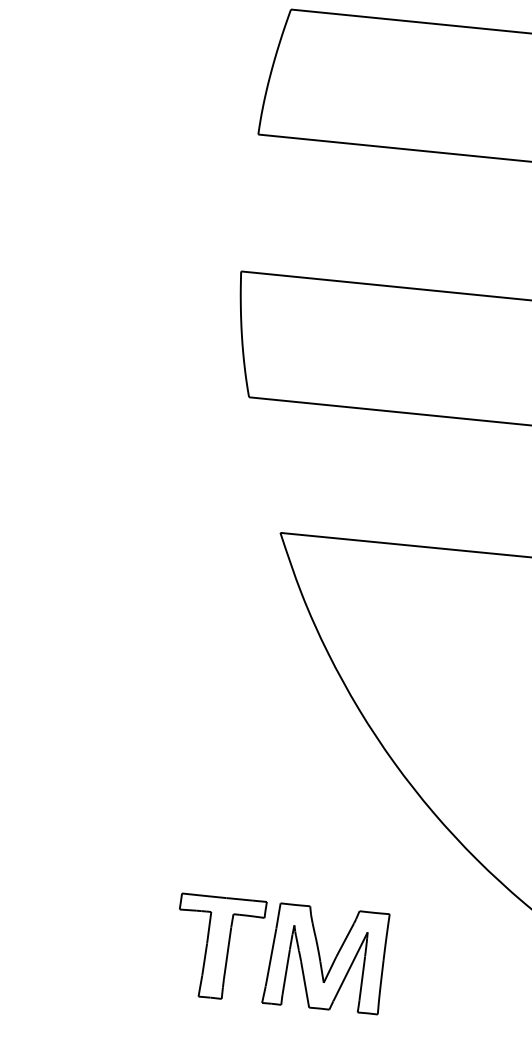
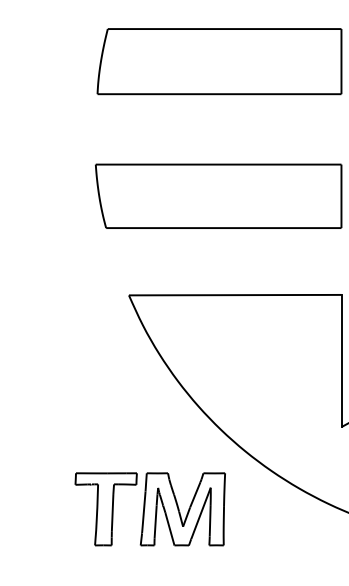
part: (280, 952) -> (150, 508), size x1.4

